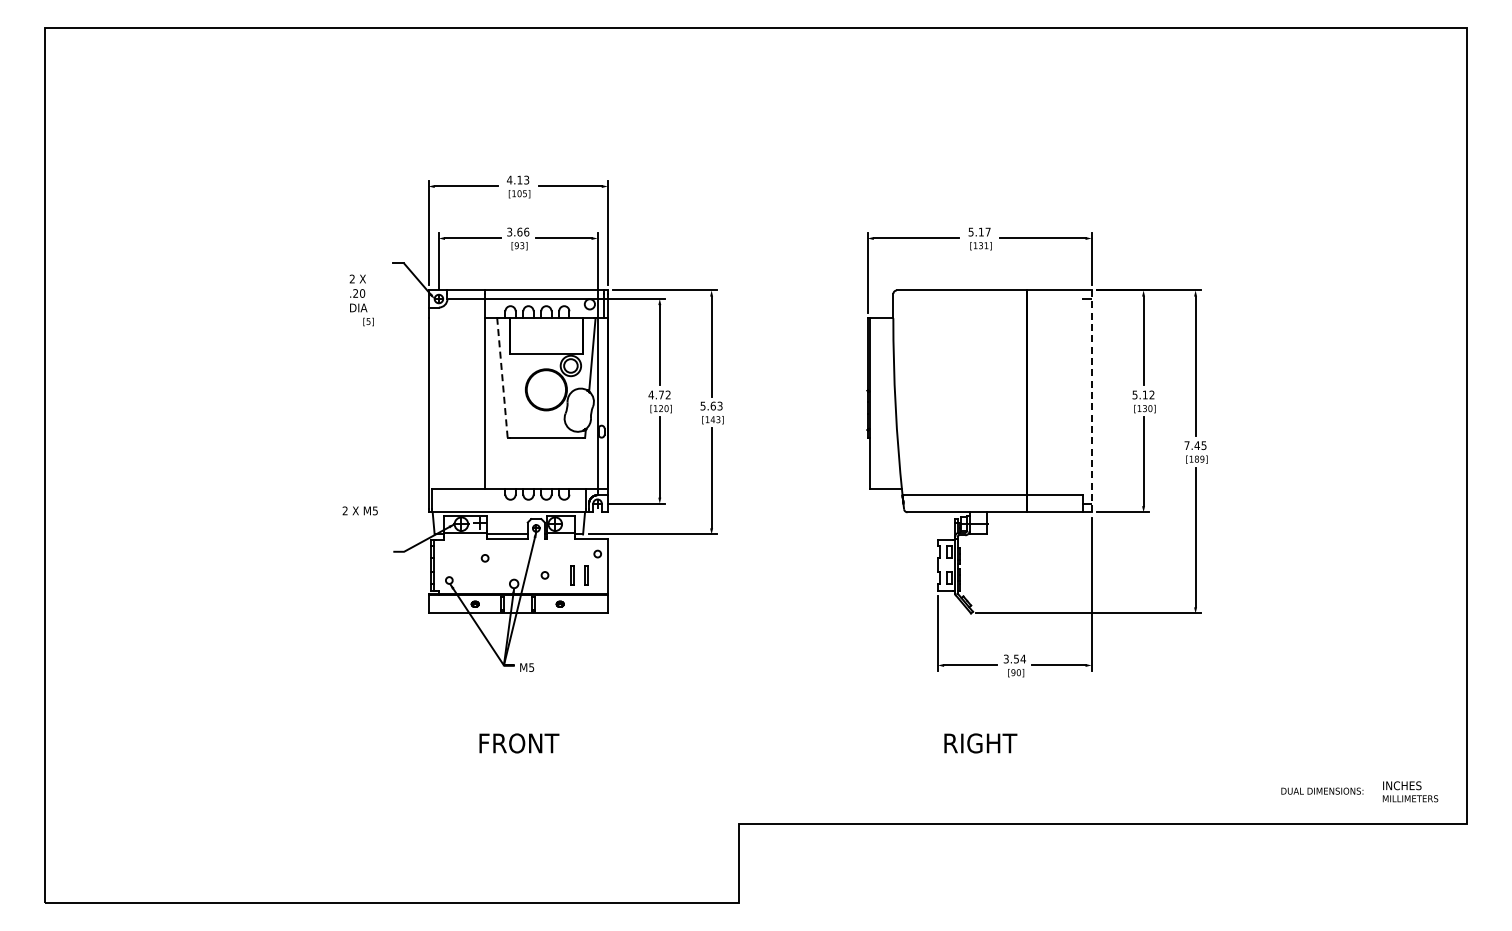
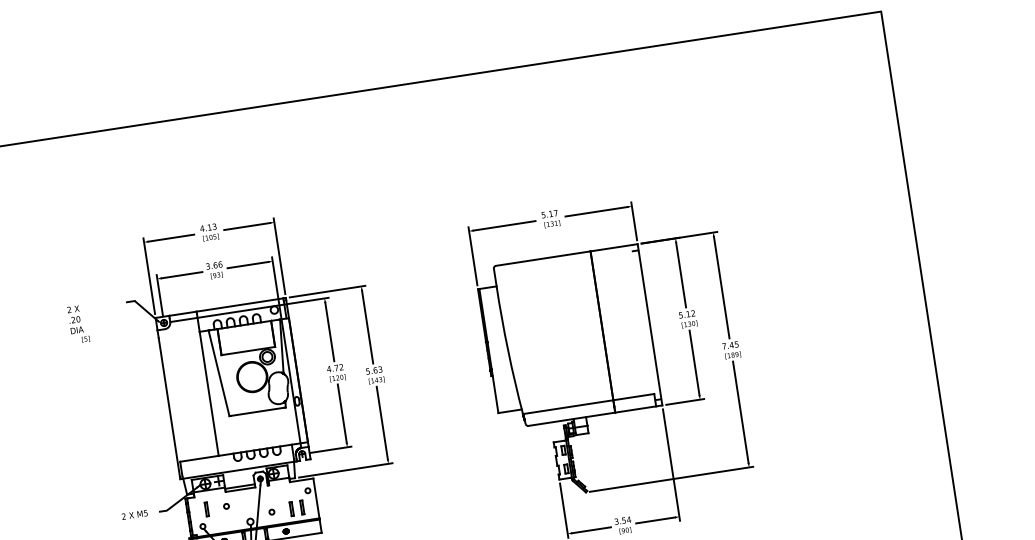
text: (361, 300) -> (78, 324), moved
line: (502, 377) -> (219, 372), dashed -> solid
line: (1091, 401) -> (649, 324), dashed -> solid
text: (359, 510) -> (134, 514), moved
line: (457, 558) -> (206, 509), added

